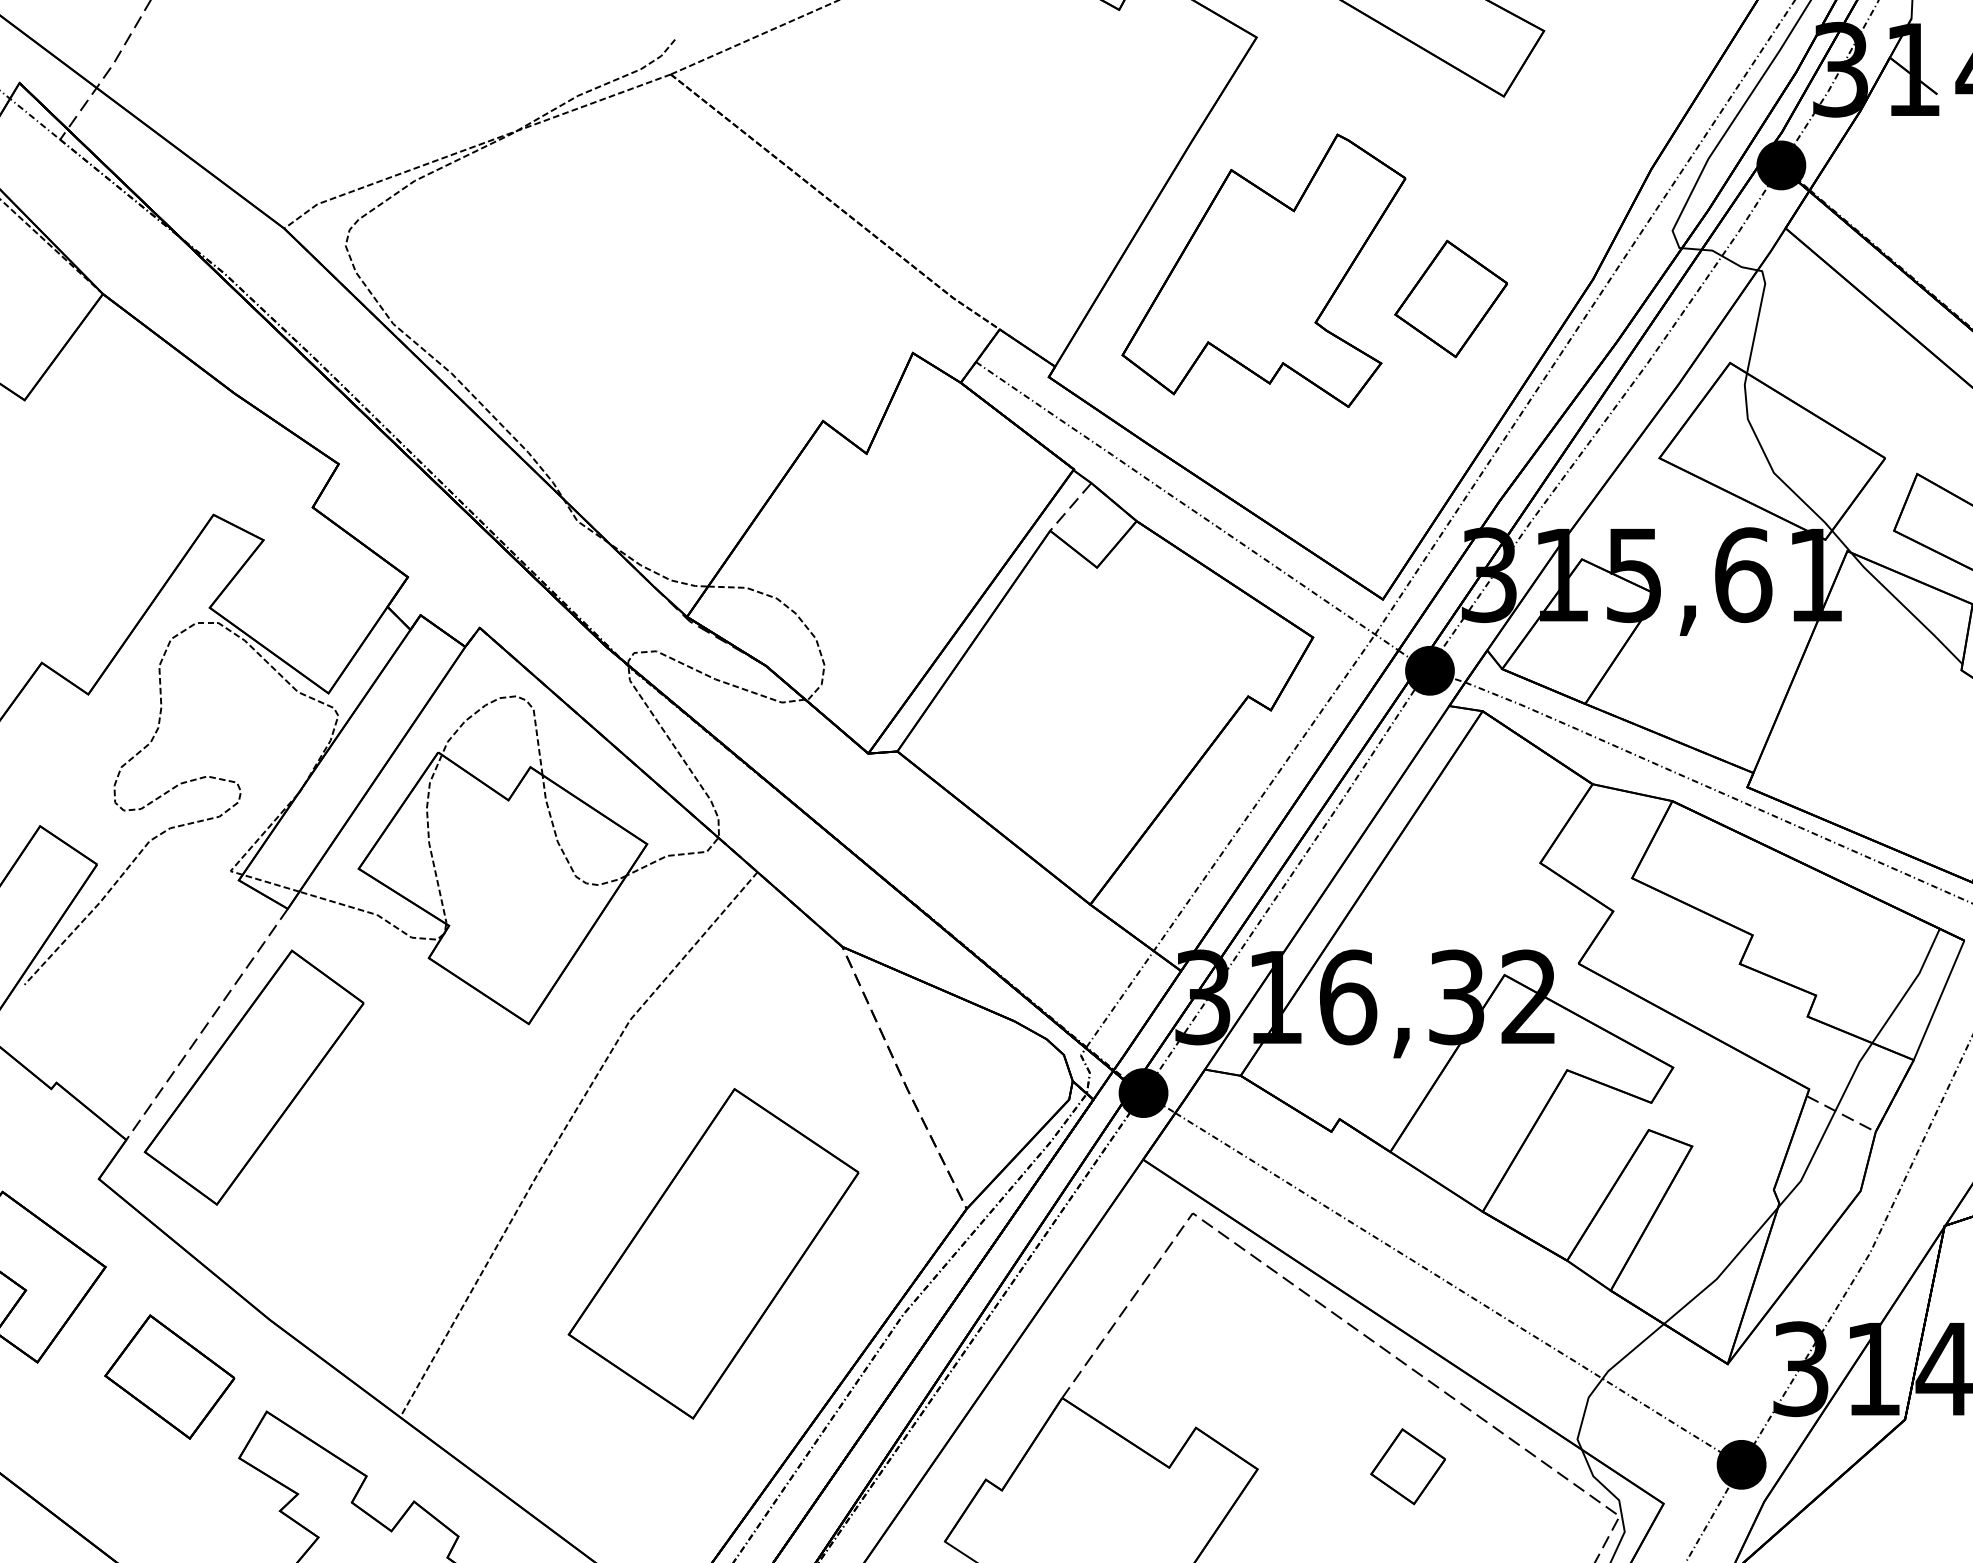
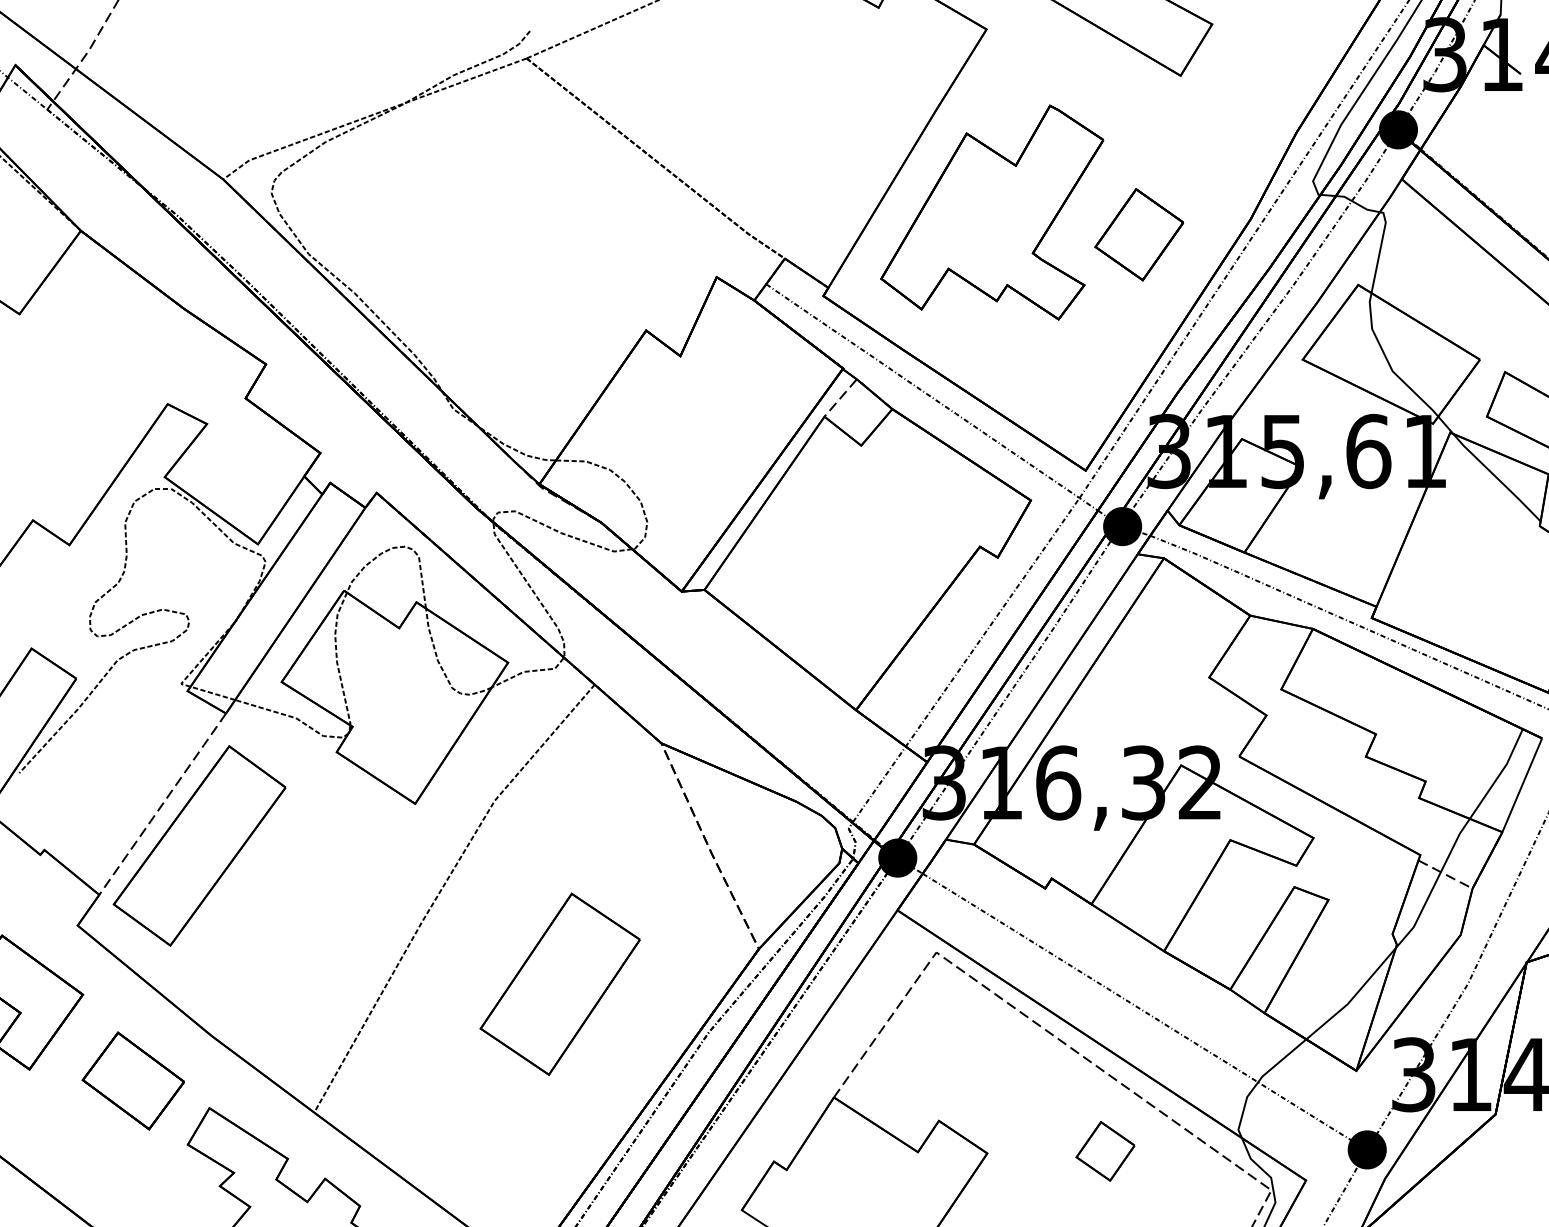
part: (713, 1253) -> (560, 984), size x0.7

